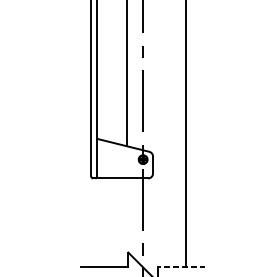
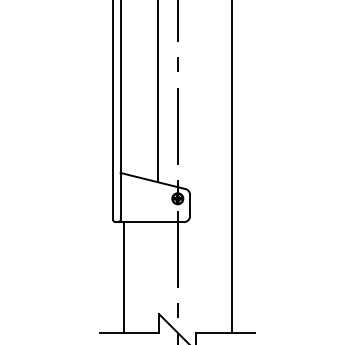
line: (100, 222) -> (124, 277), added
line: (181, 267) -> (225, 332), dashed -> solid

